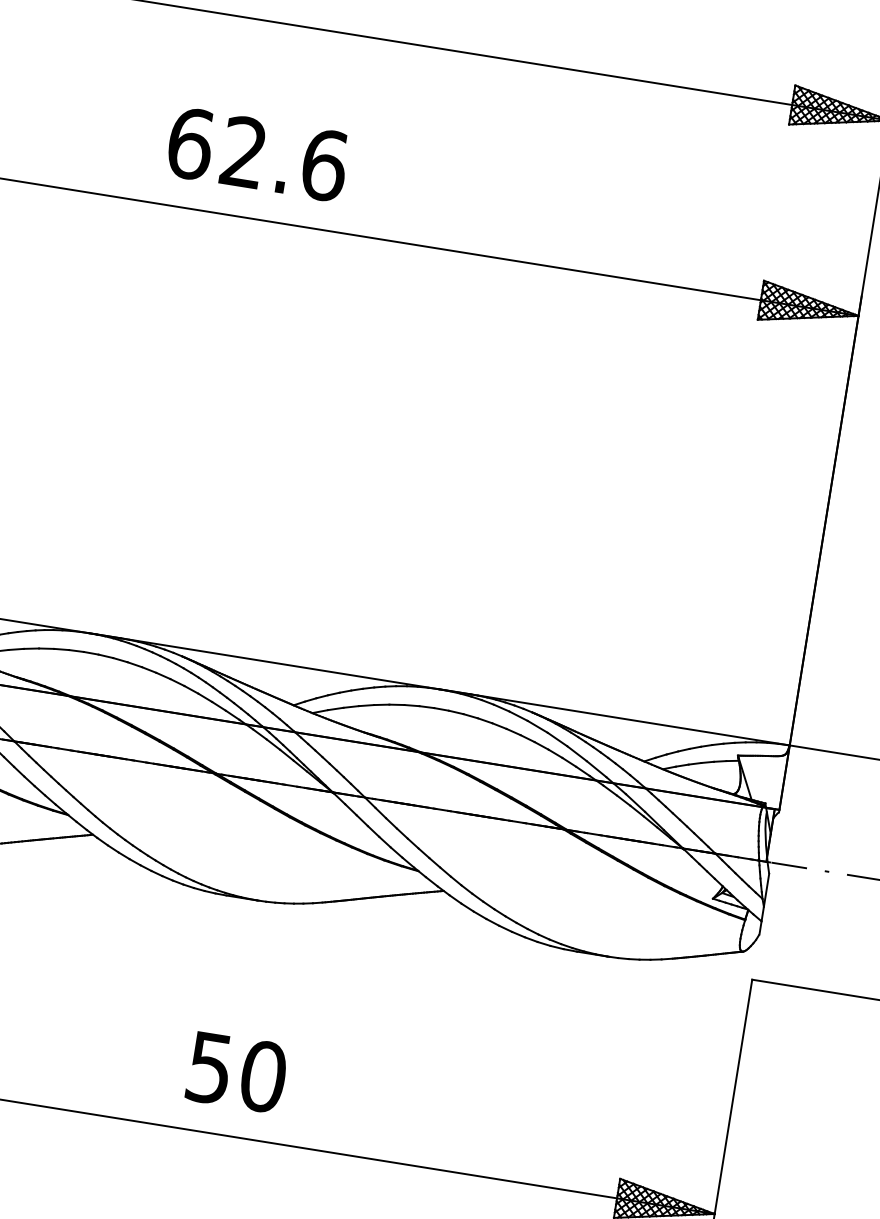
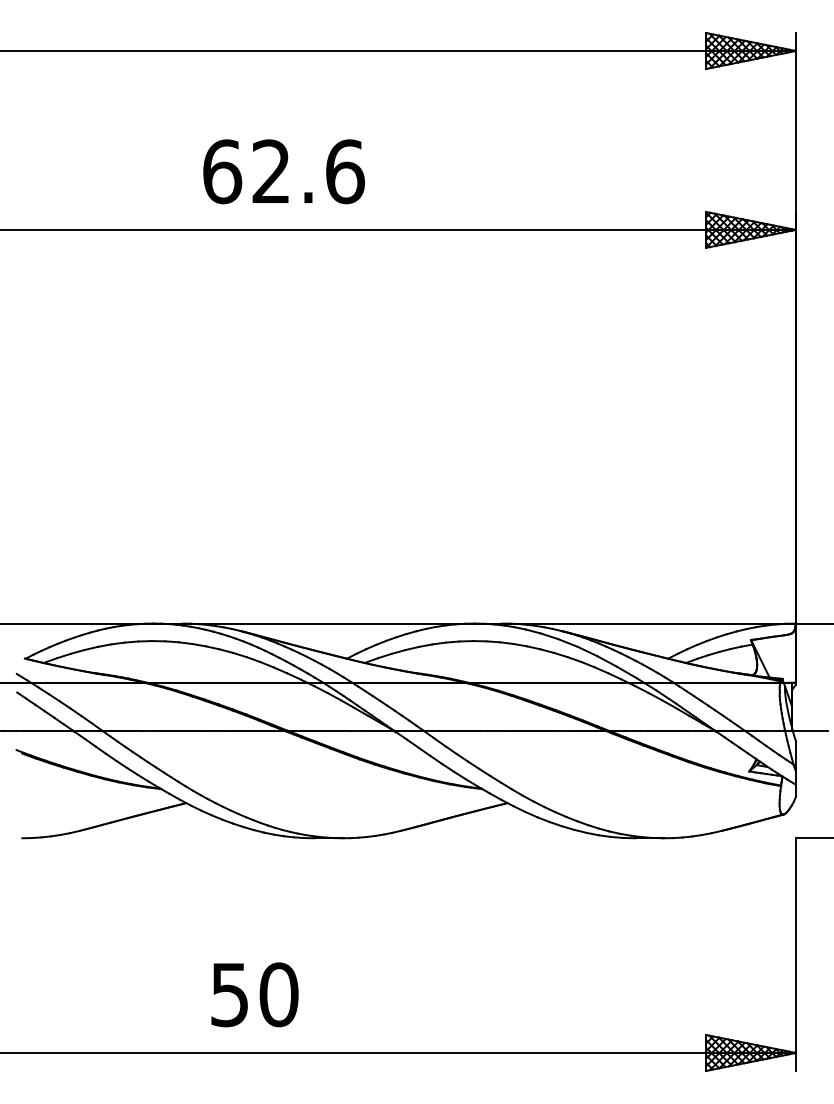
text: (257, 154) -> (283, 171), moved
text: (236, 1071) -> (254, 994), moved

